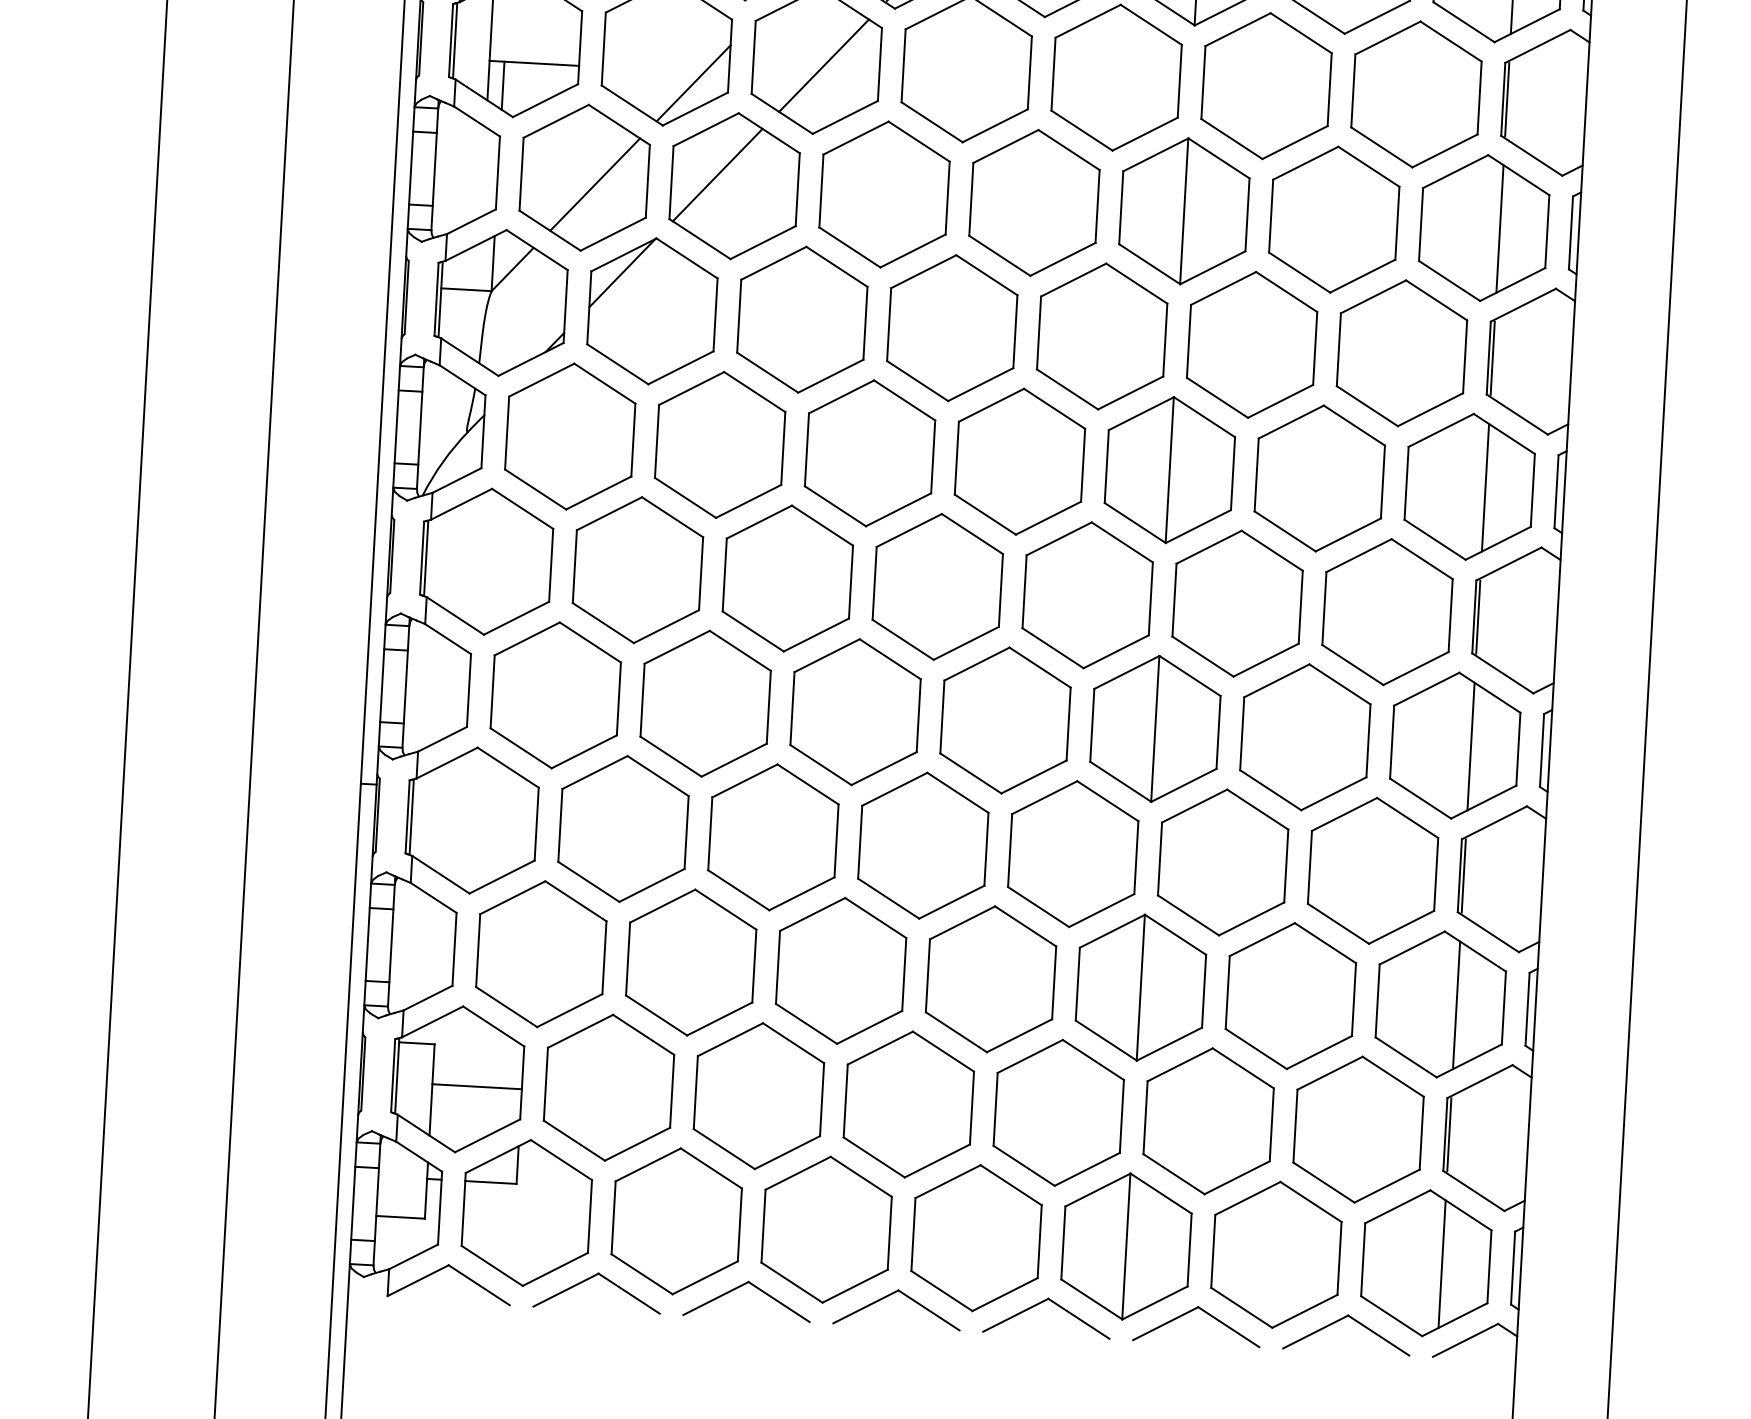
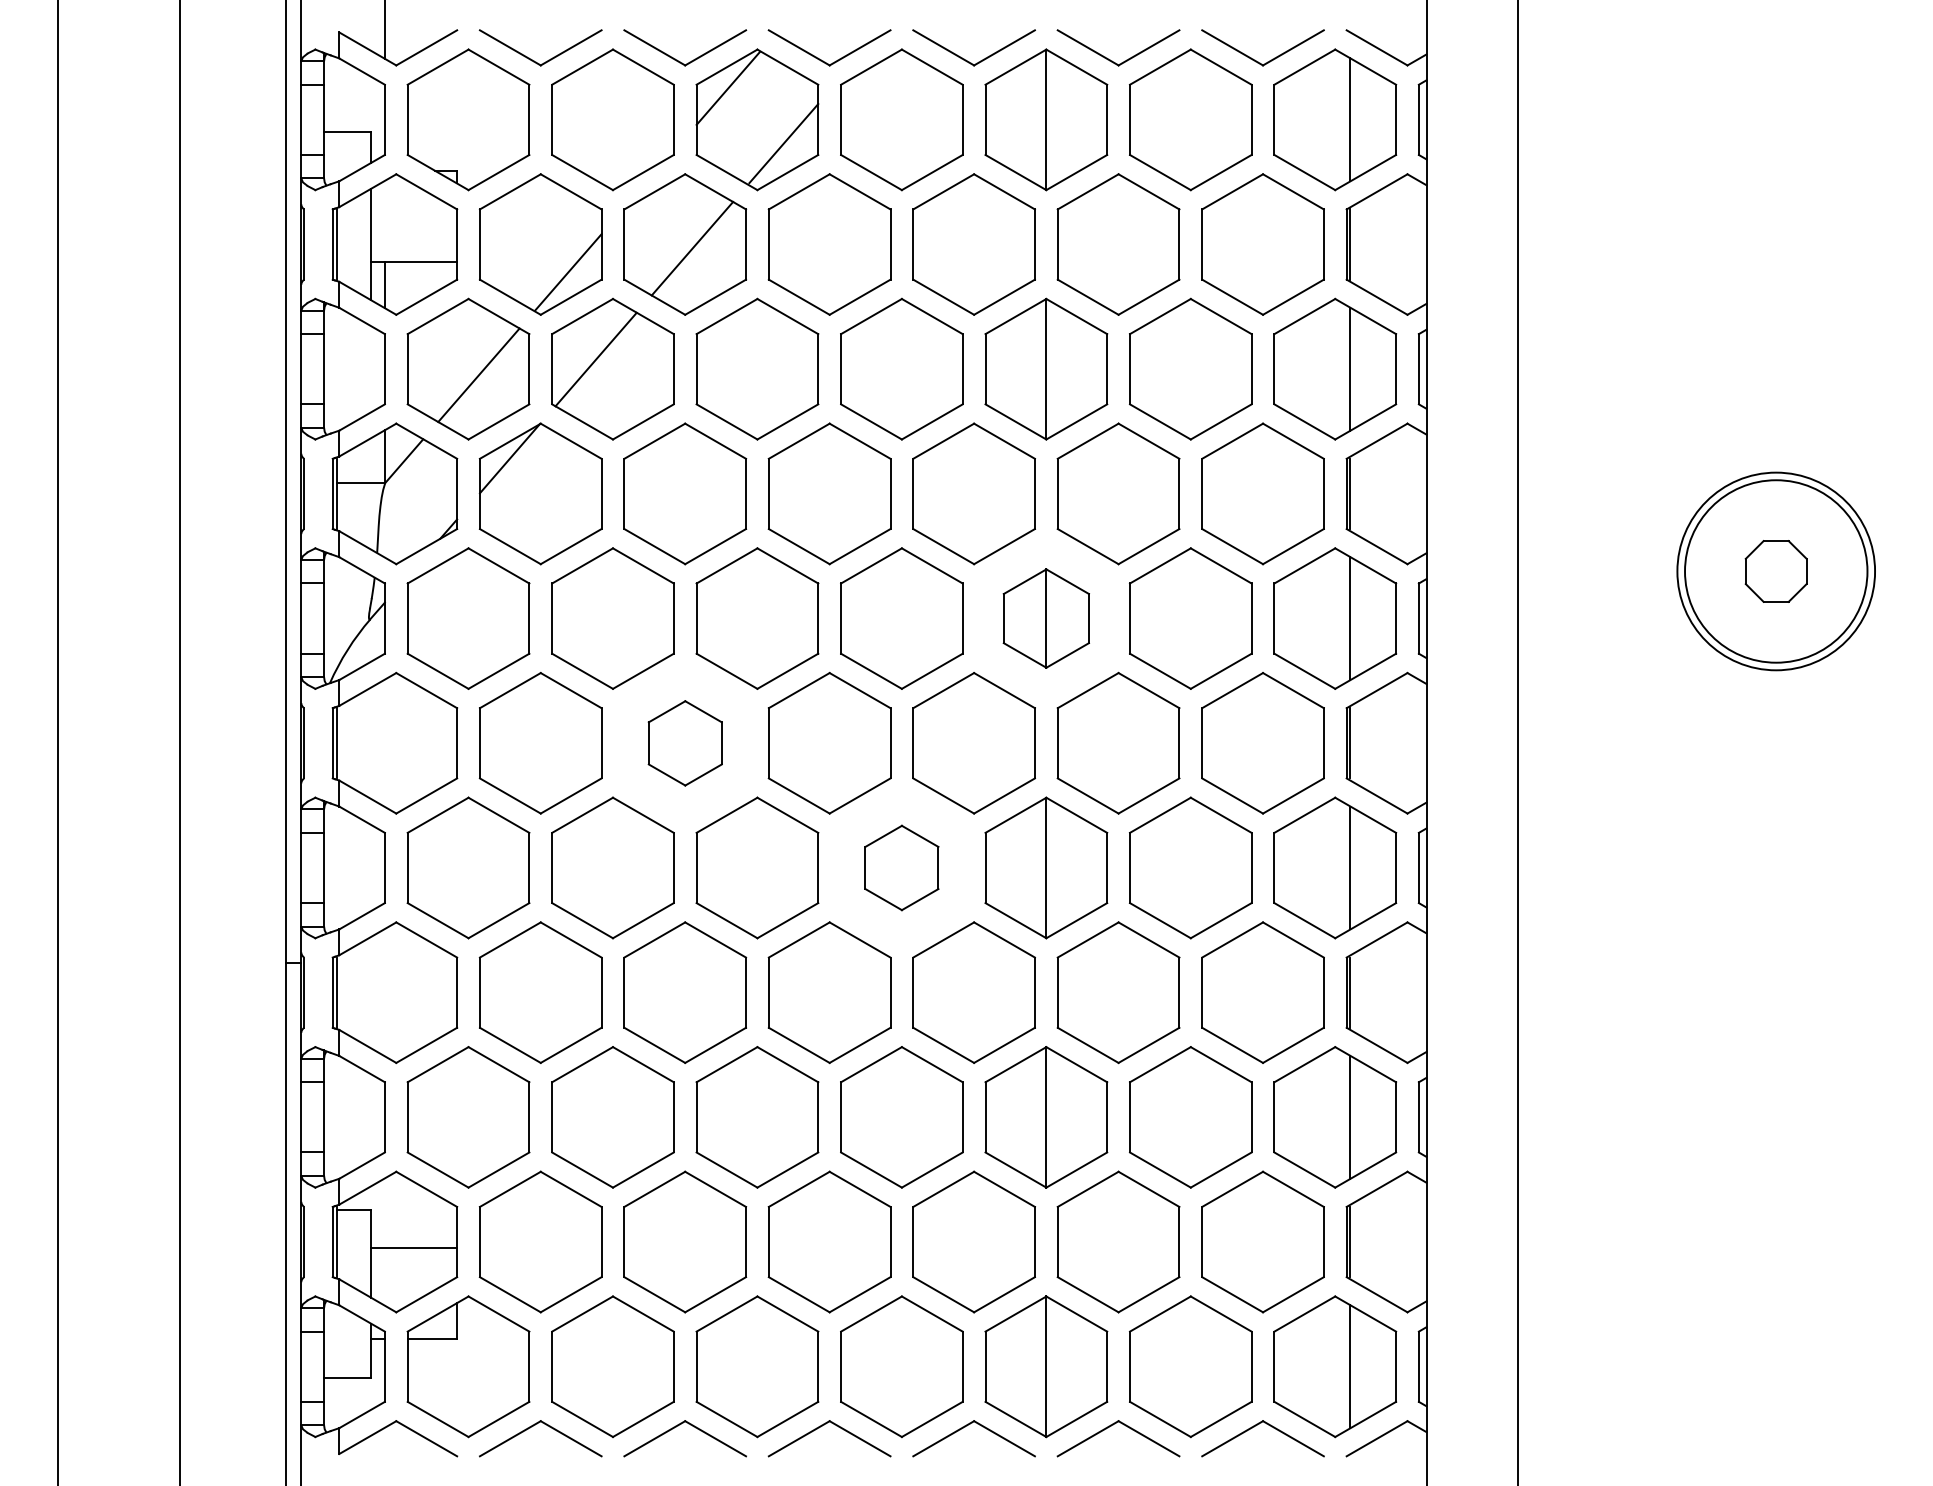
part: (1170, 470) -> (1046, 618), size x0.7
part: (788, 578) -> (685, 743), size x0.6
part: (1005, 720) -> (901, 867), size x0.6

